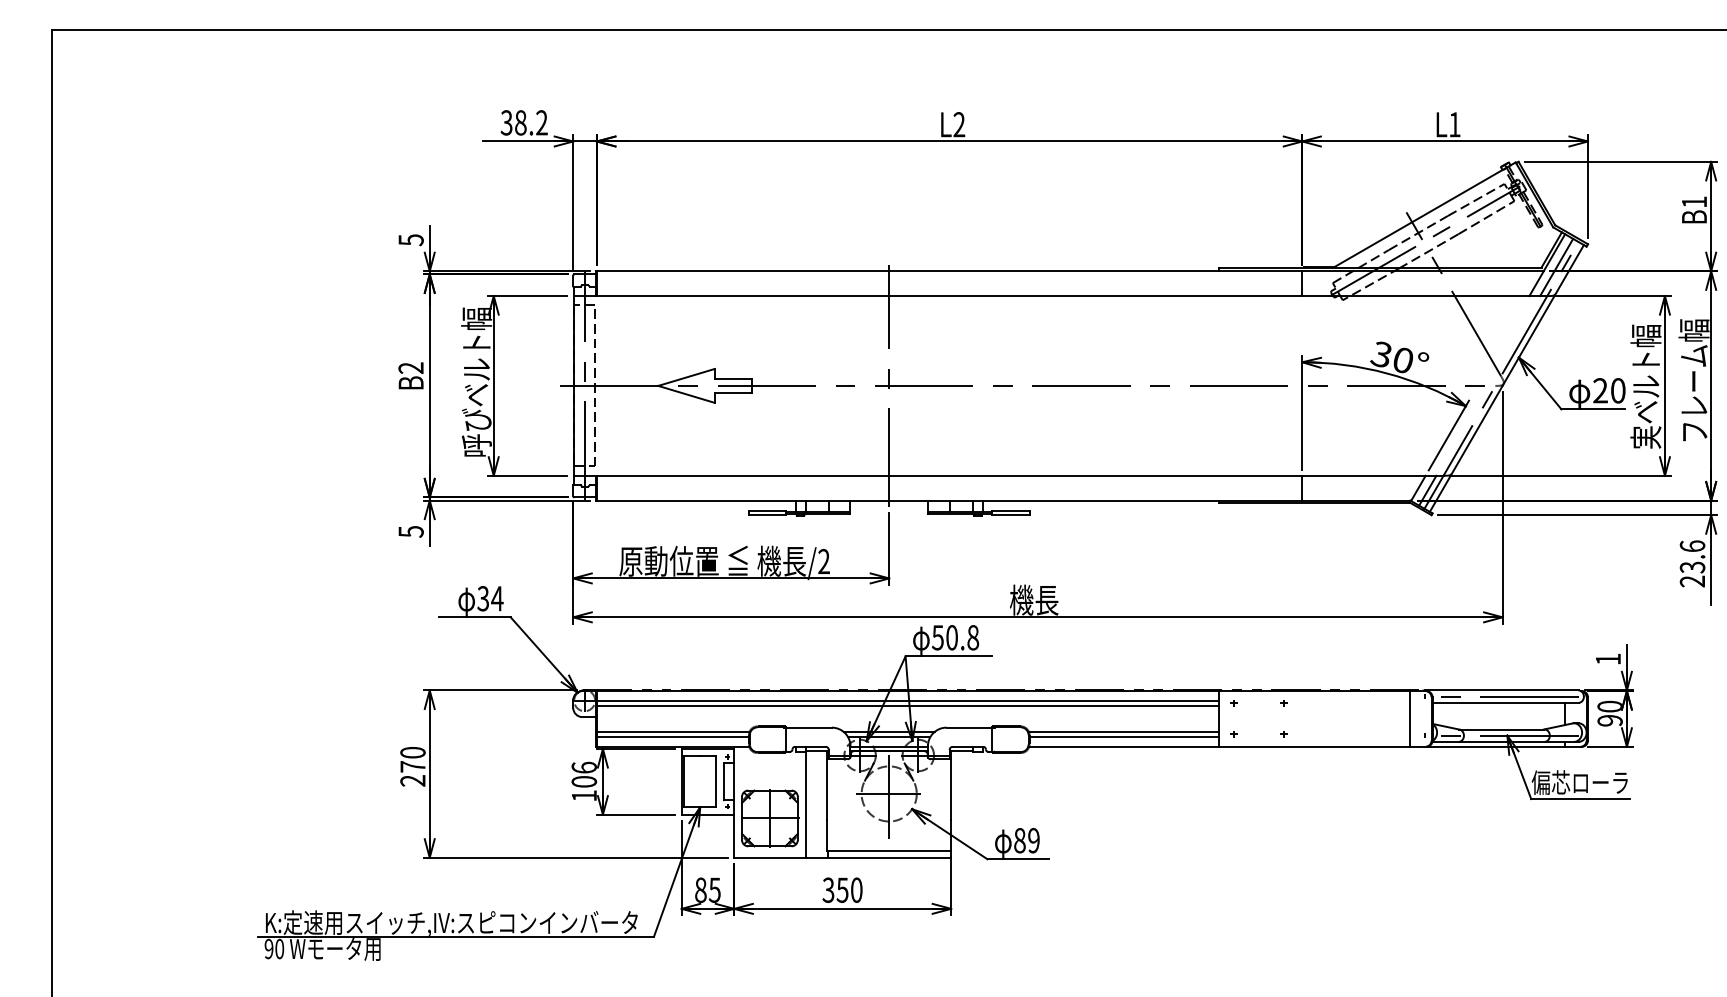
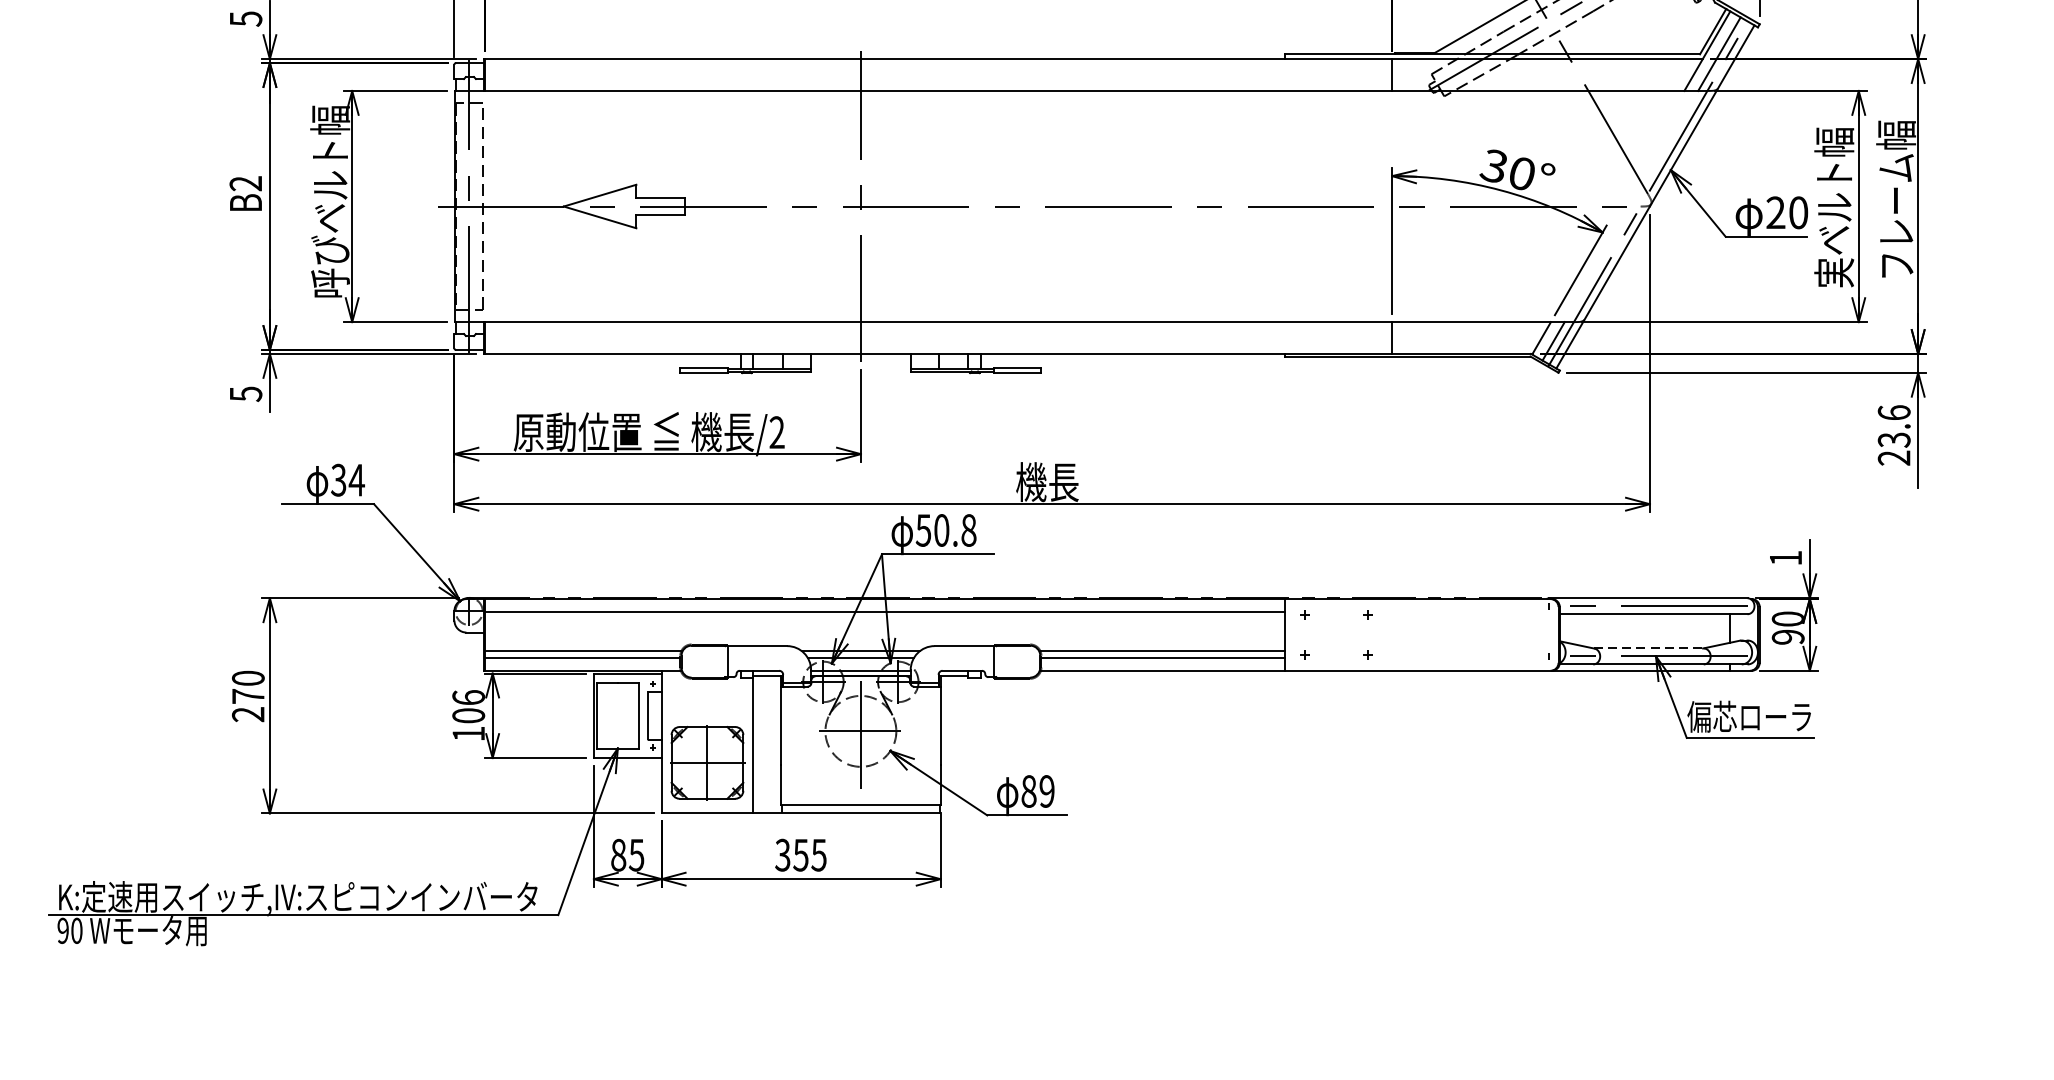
line: (907, 706) -> (884, 618), removed
line: (1409, 718) -> (1530, 634), removed
line: (1501, 729) -> (1648, 648), solid -> dashed
text: (856, 889) -> (818, 854), 350 -> 355

